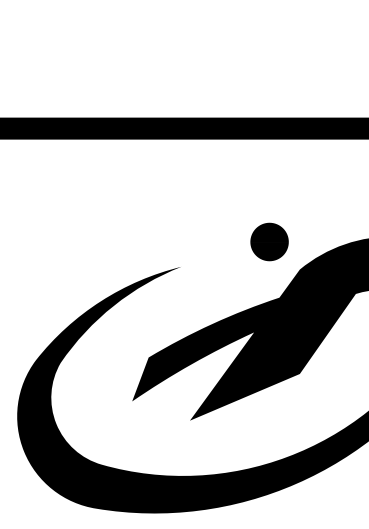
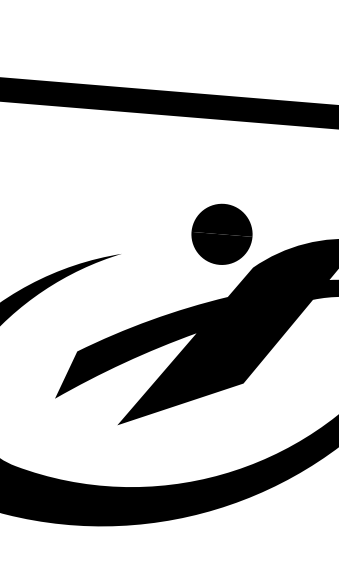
part: (269, 241) -> (221, 233), size x1.43

